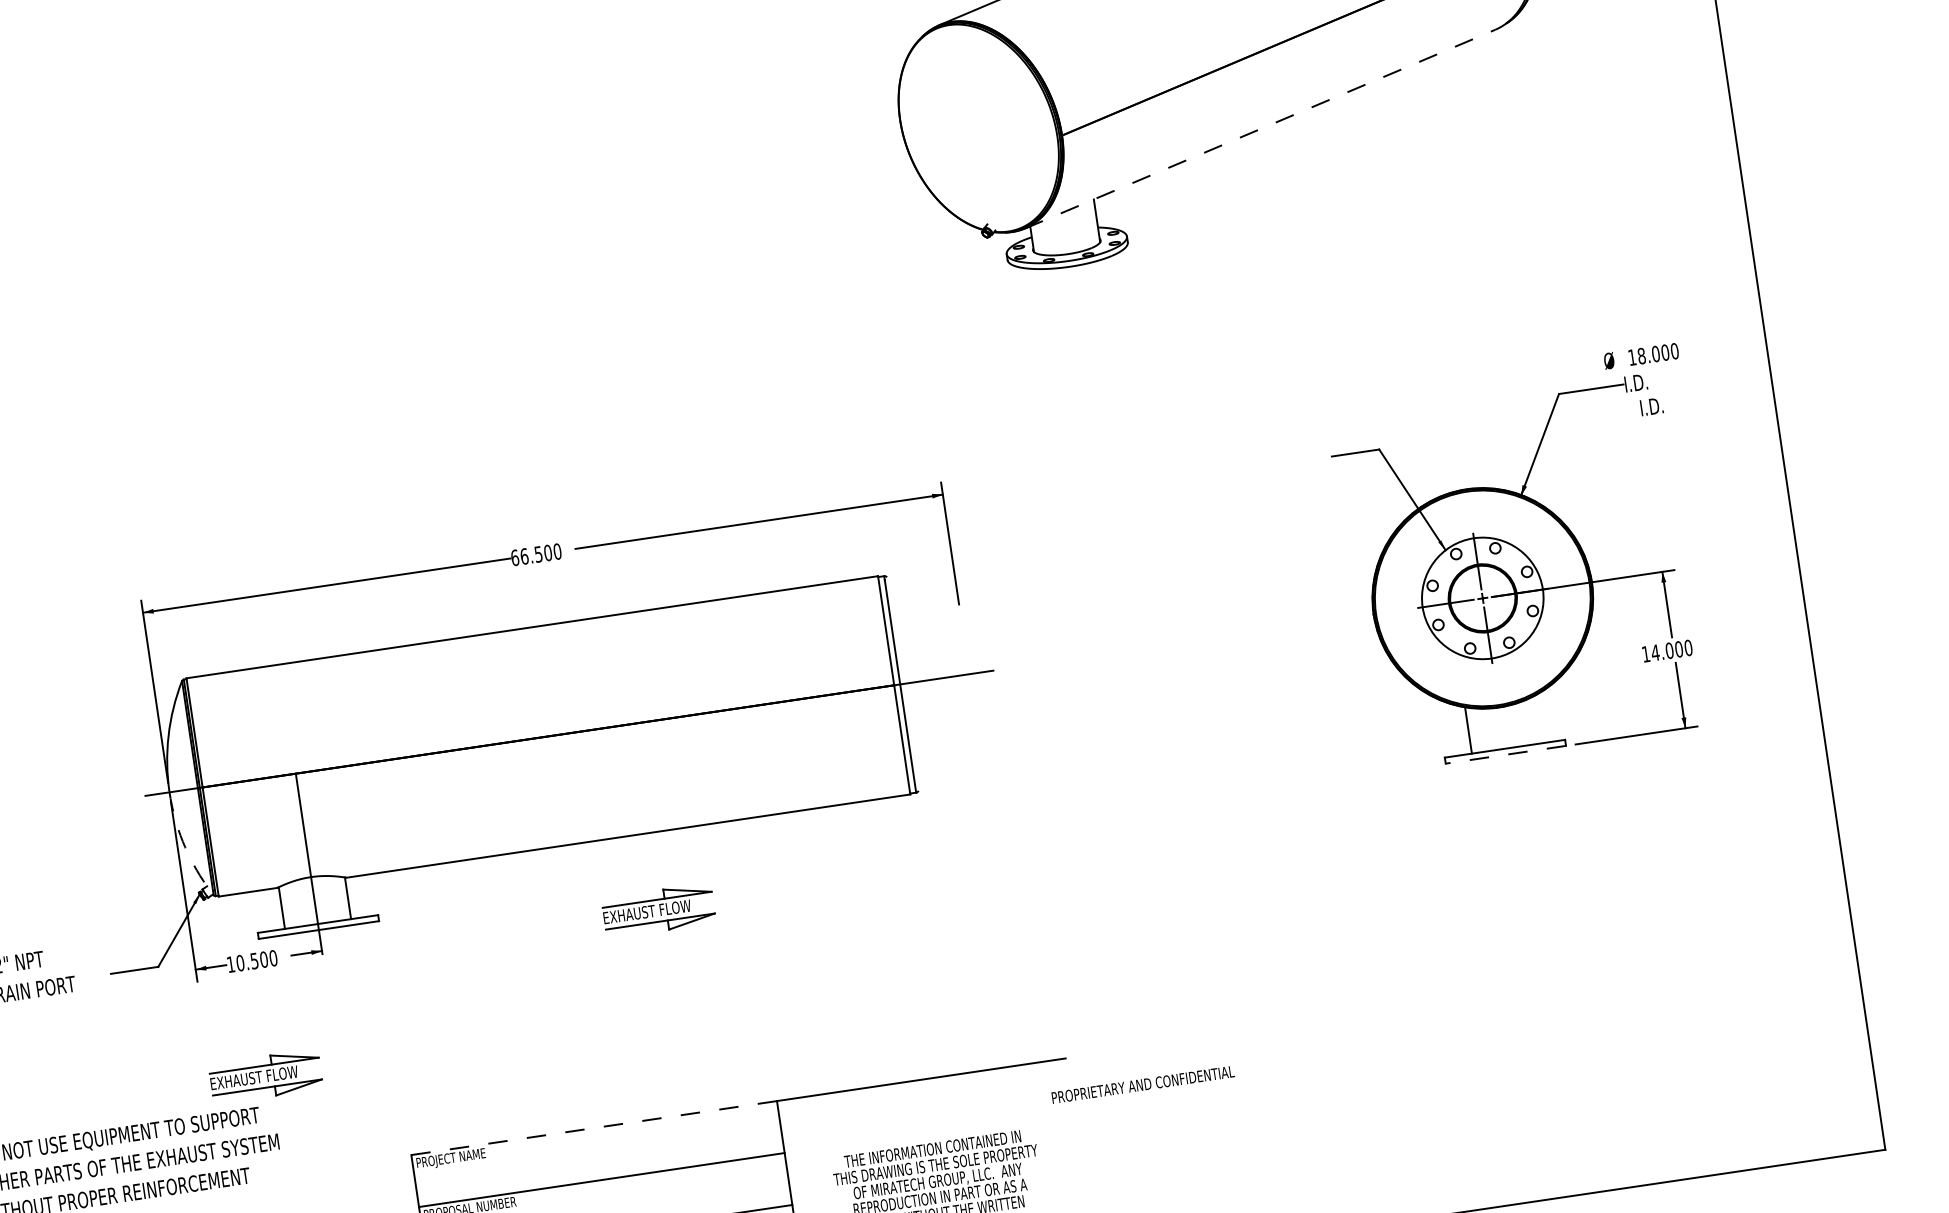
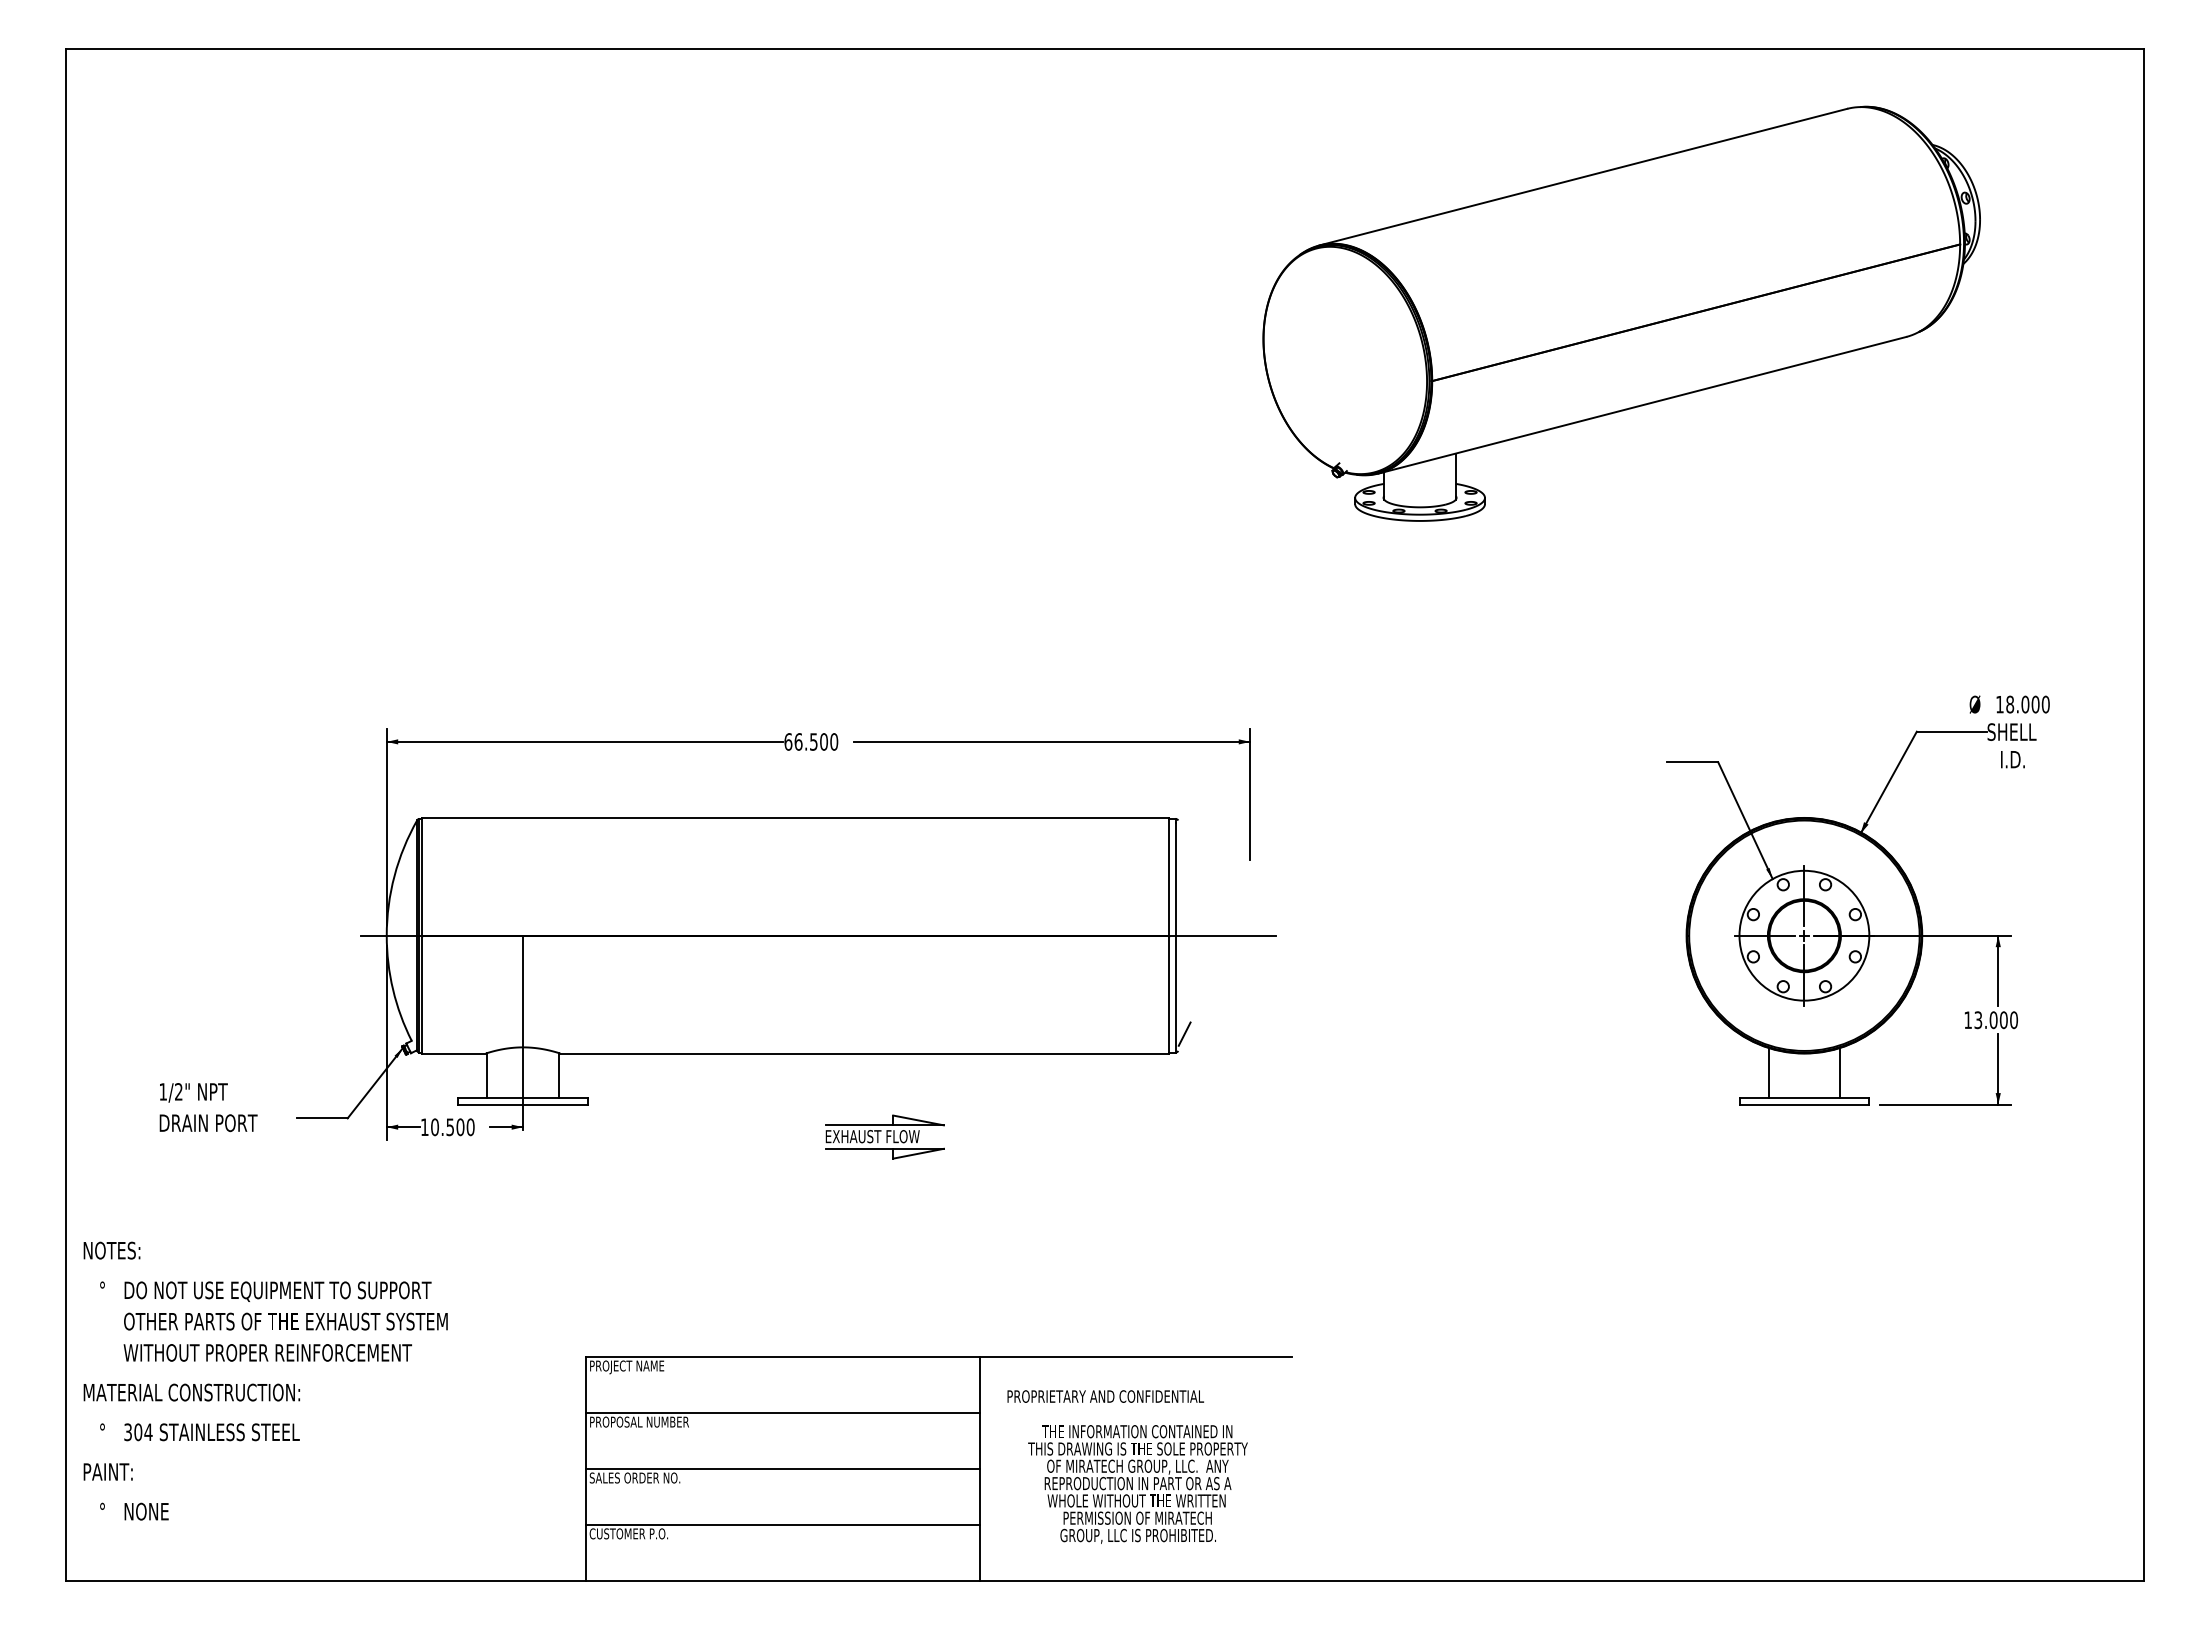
line: (1260, 129) -> (1642, 405), dashed -> solid
text: (1646, 380) -> (2011, 731), I.D. -> SHELL
text: (1655, 653) -> (1978, 1020), 14.000 -> 13.000
line: (1535, 721) -> (1840, 1073), added
line: (1505, 754) -> (1804, 1104), dashed -> solid
line: (921, 773) -> (1184, 1033), added
arc: (183, 841) -> (393, 989), dashed -> solid
part: (265, 1076) -> (443, 1250), removed
text: (1142, 1084) -> (1105, 1396), moved
line: (593, 1127) -> (782, 1356), dashed -> solid

